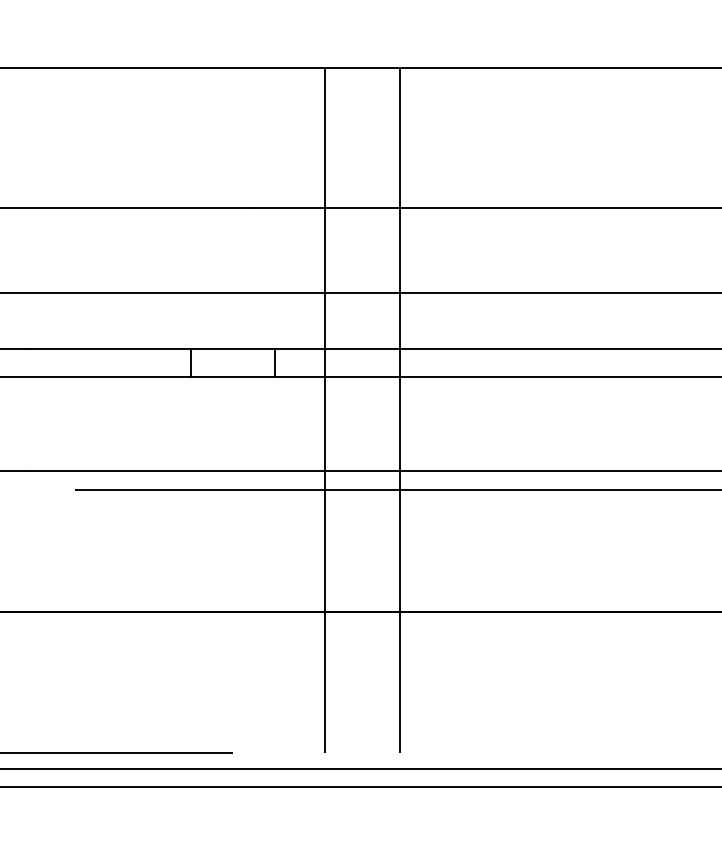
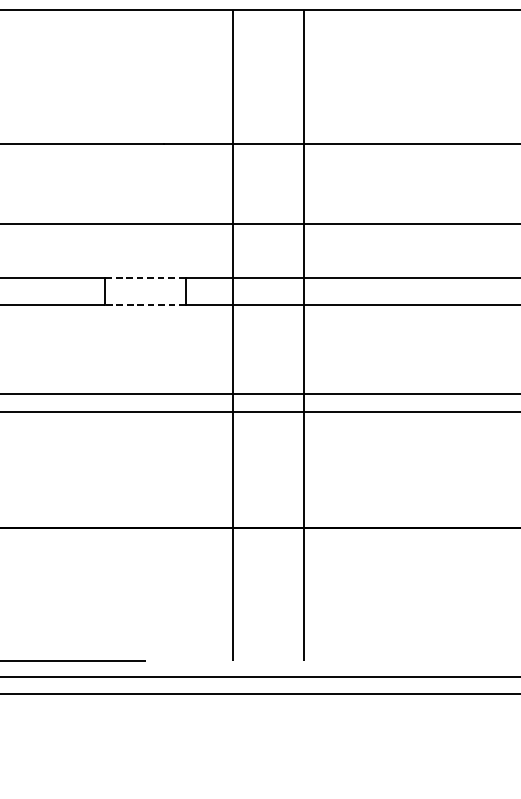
line: (233, 349) -> (145, 278), solid -> dashed
line: (232, 377) -> (145, 304), solid -> dashed

